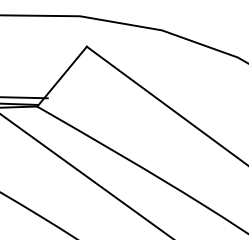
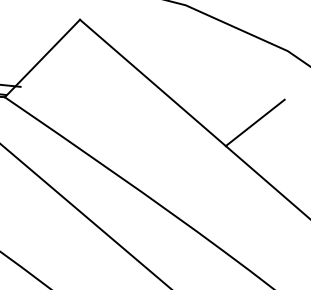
line: (218, 110) -> (255, 122), added

